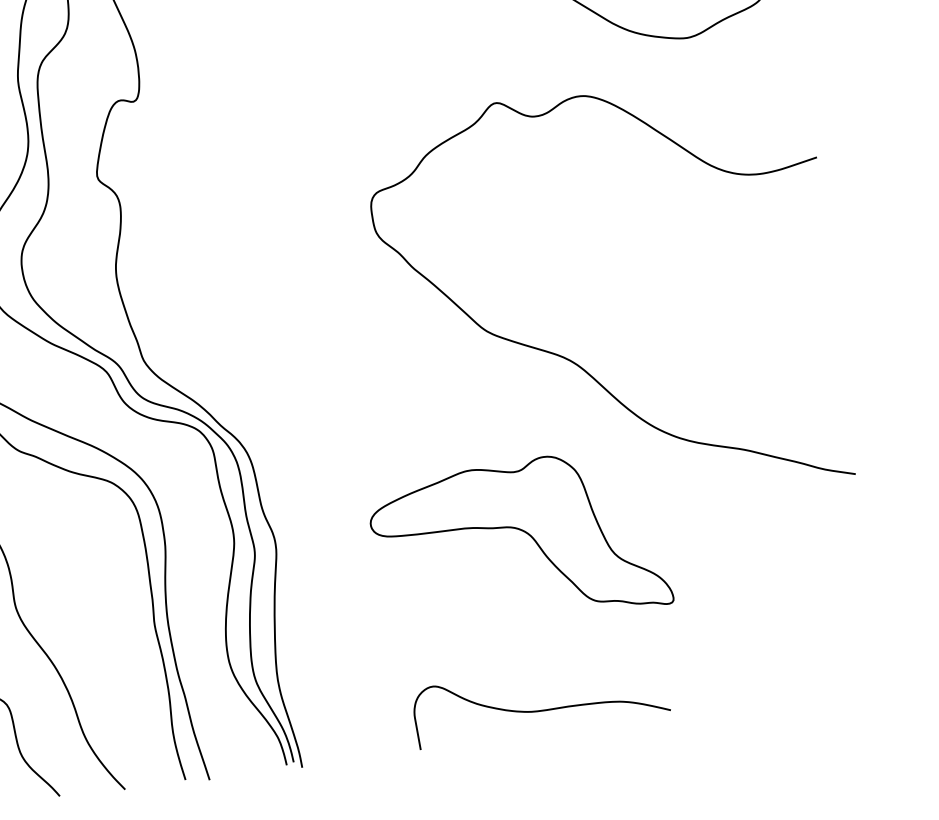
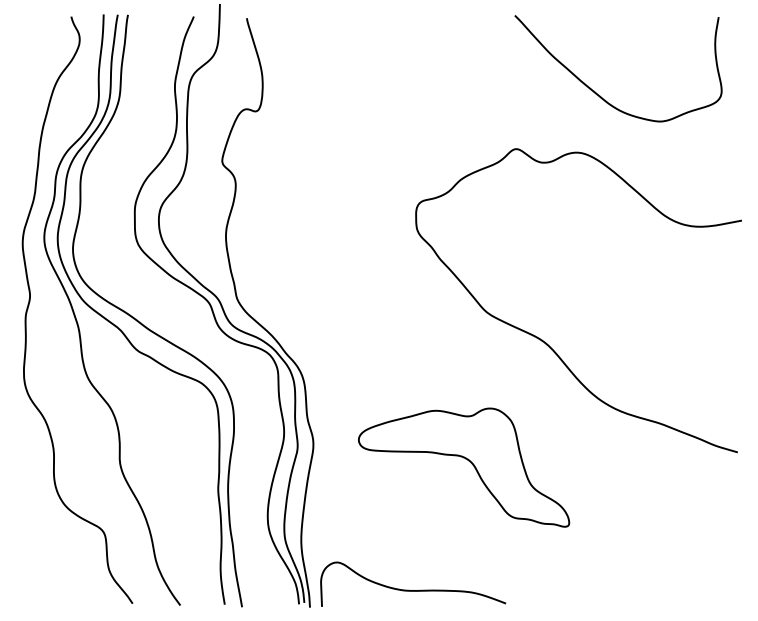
part: (525, 534) -> (469, 462), moved
curve: (542, 710) -> (413, 590), moved

